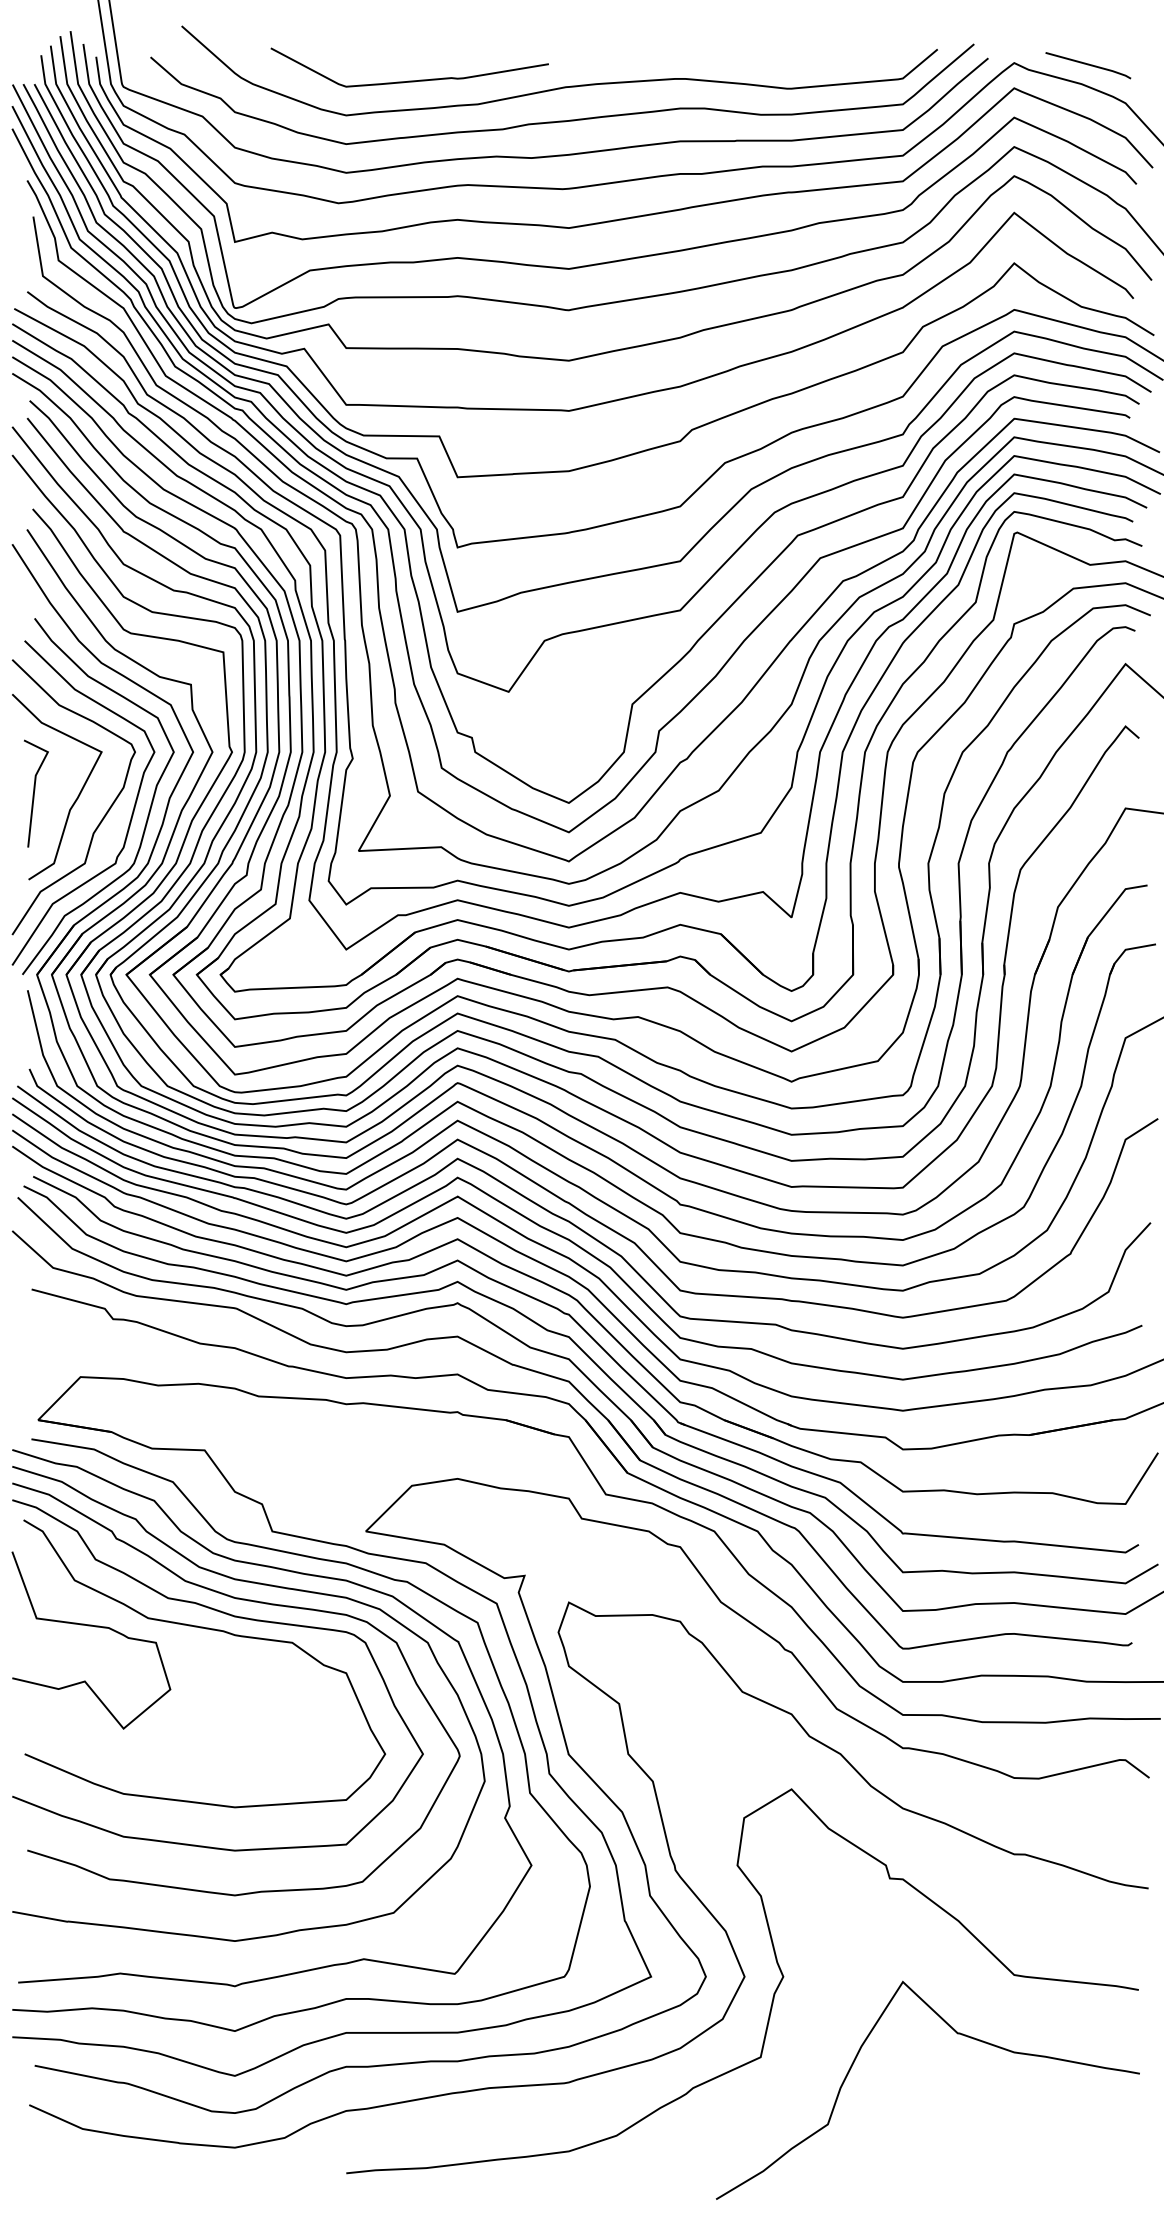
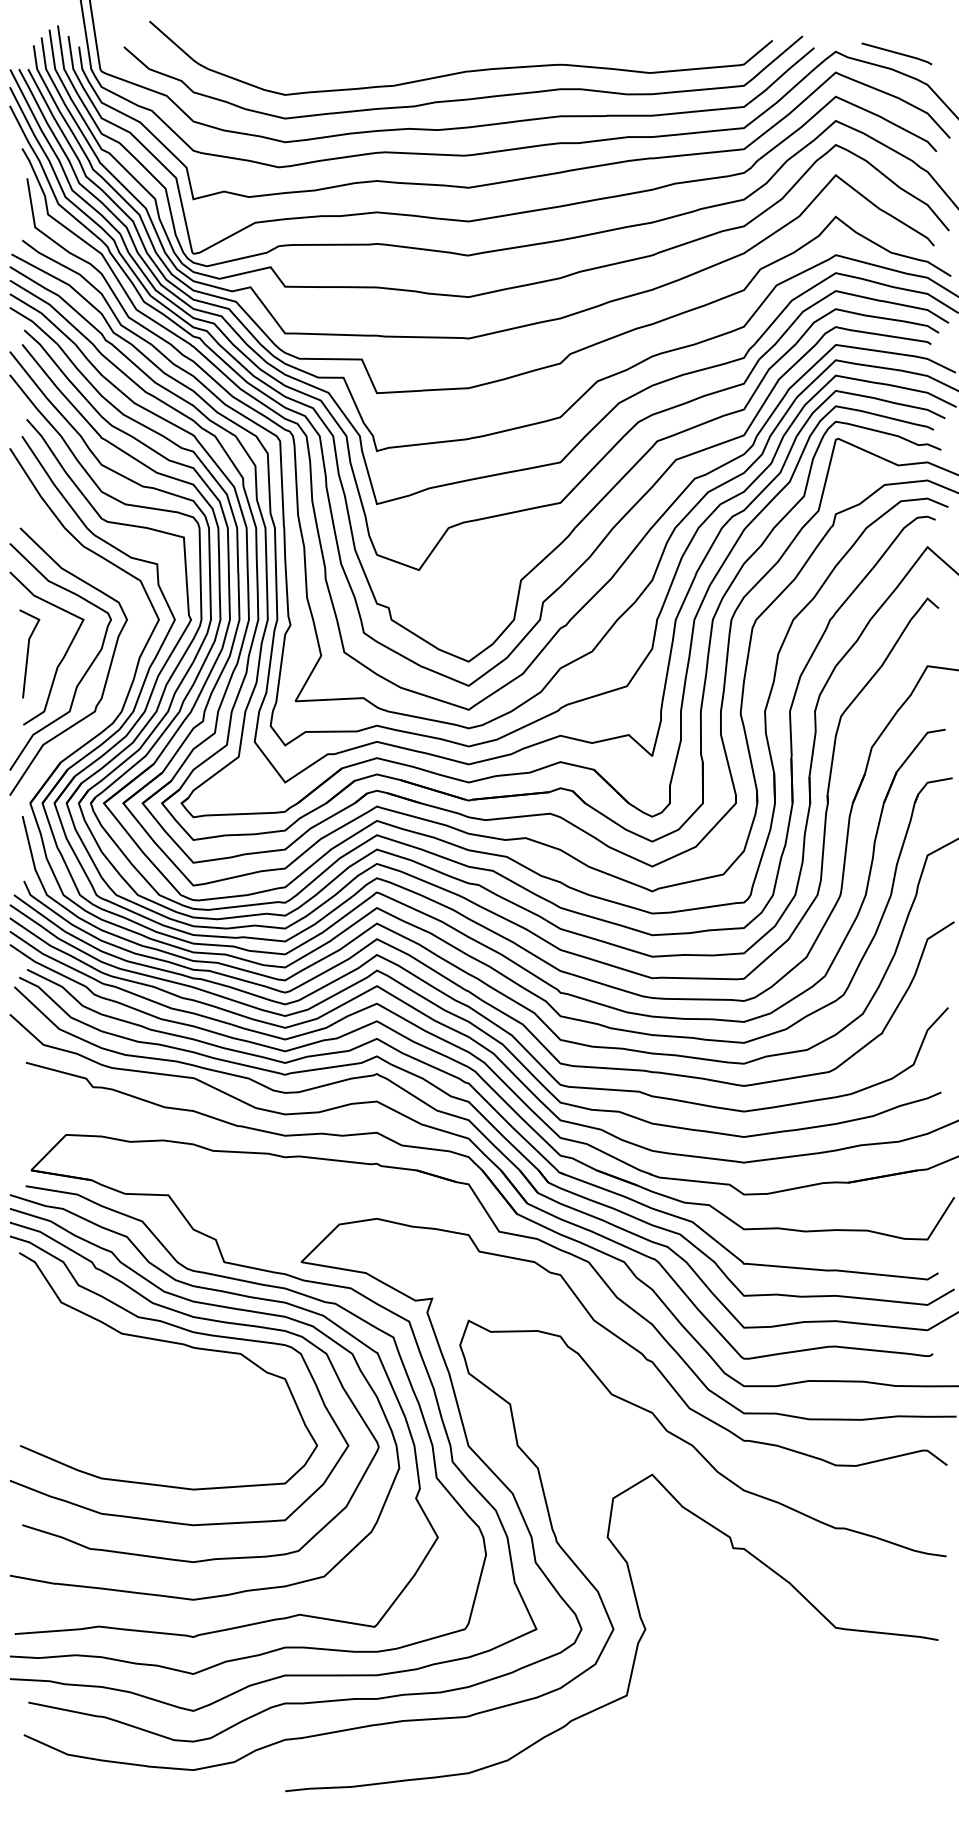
curve: (409, 80) -> (337, 66), removed
curve: (148, 811) -> (122, 668), removed
curve: (95, 1627) -> (78, 1341), removed
curve: (957, 2034) -> (789, 1676), removed

